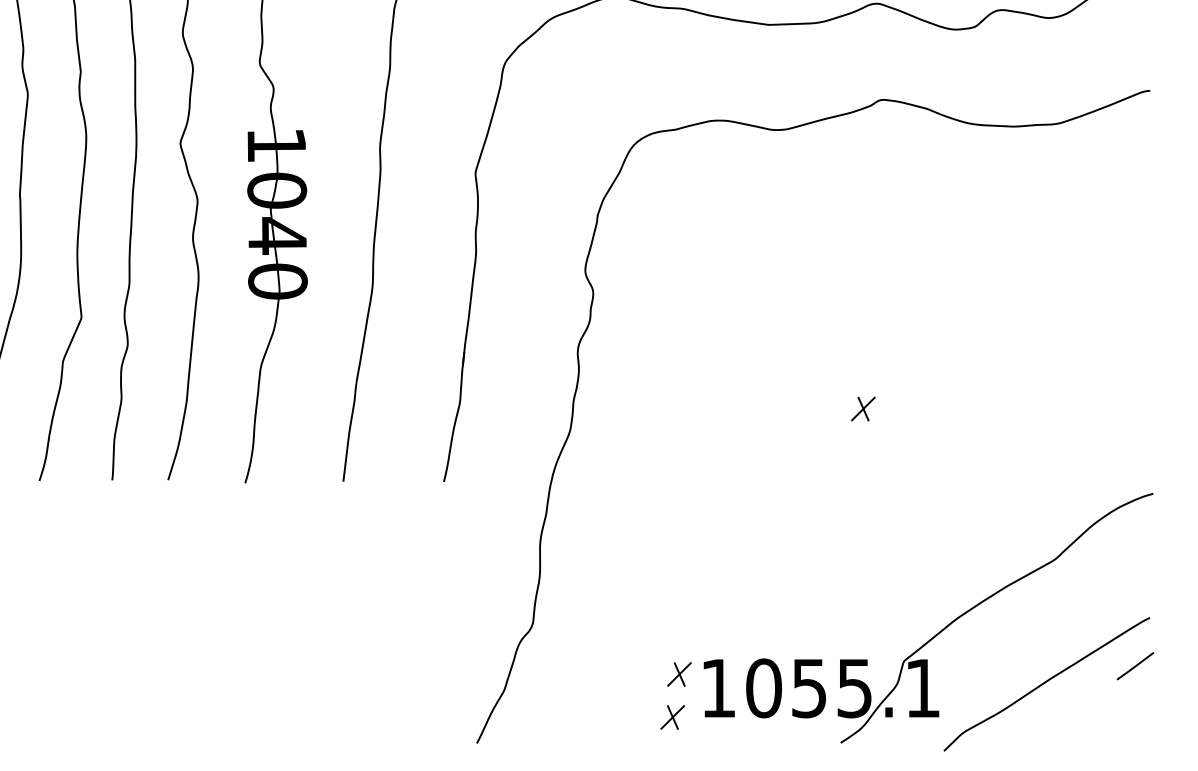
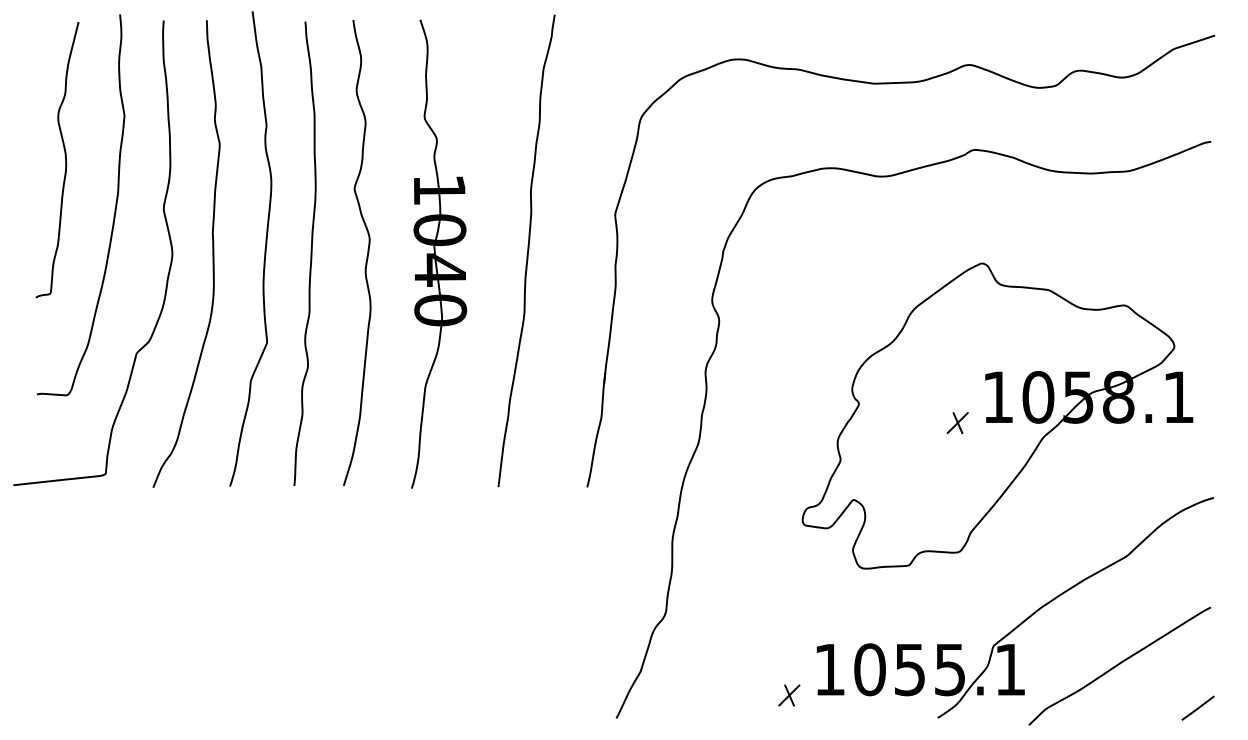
part: (908, 400) -> (997, 415), added
line: (1134, 665) -> (1197, 707), moved
part: (679, 674) -> (795, 657), removed

